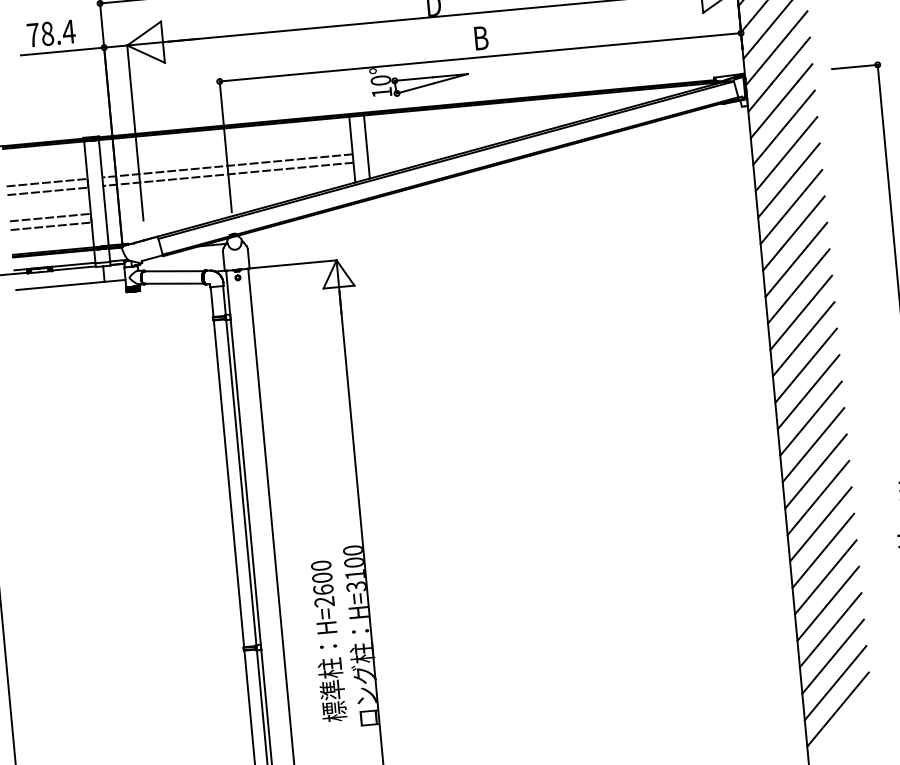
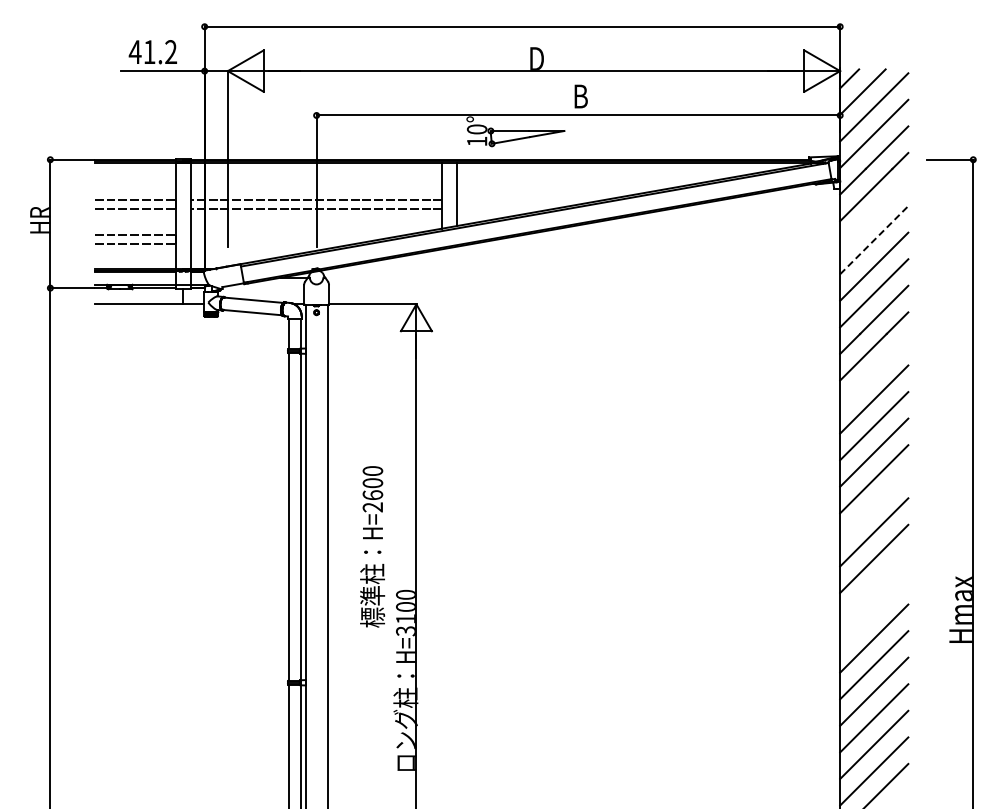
text: (50, 33) -> (152, 52), 78.4 -> 41.2
line: (784, 127) -> (874, 213), removed
line: (786, 153) -> (874, 239), solid -> dashed
line: (798, 285) -> (874, 372), removed
line: (811, 418) -> (874, 505), removed
line: (818, 497) -> (874, 585), removed
line: (821, 523) -> (874, 611), removed
text: (327, 640) -> (372, 546), moved

